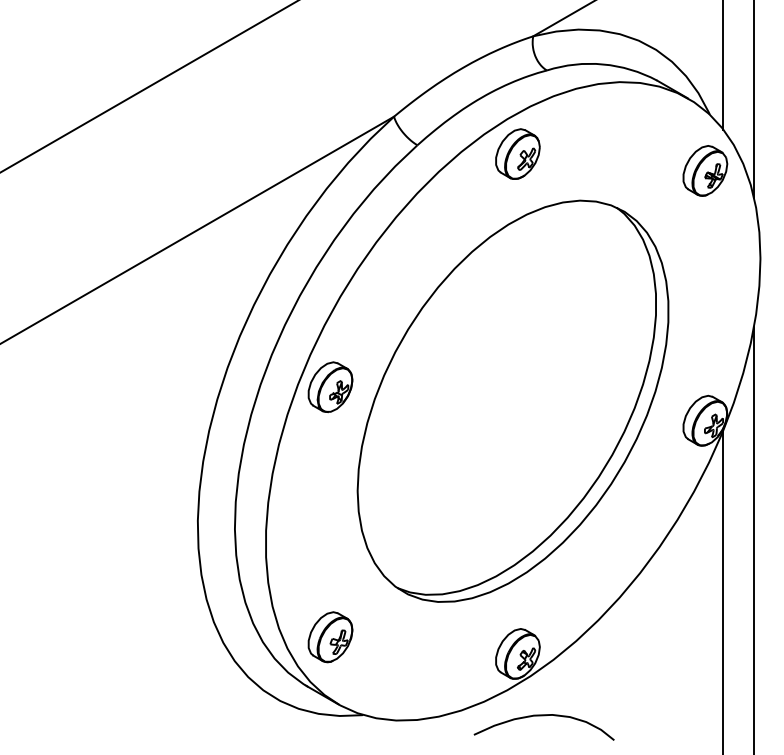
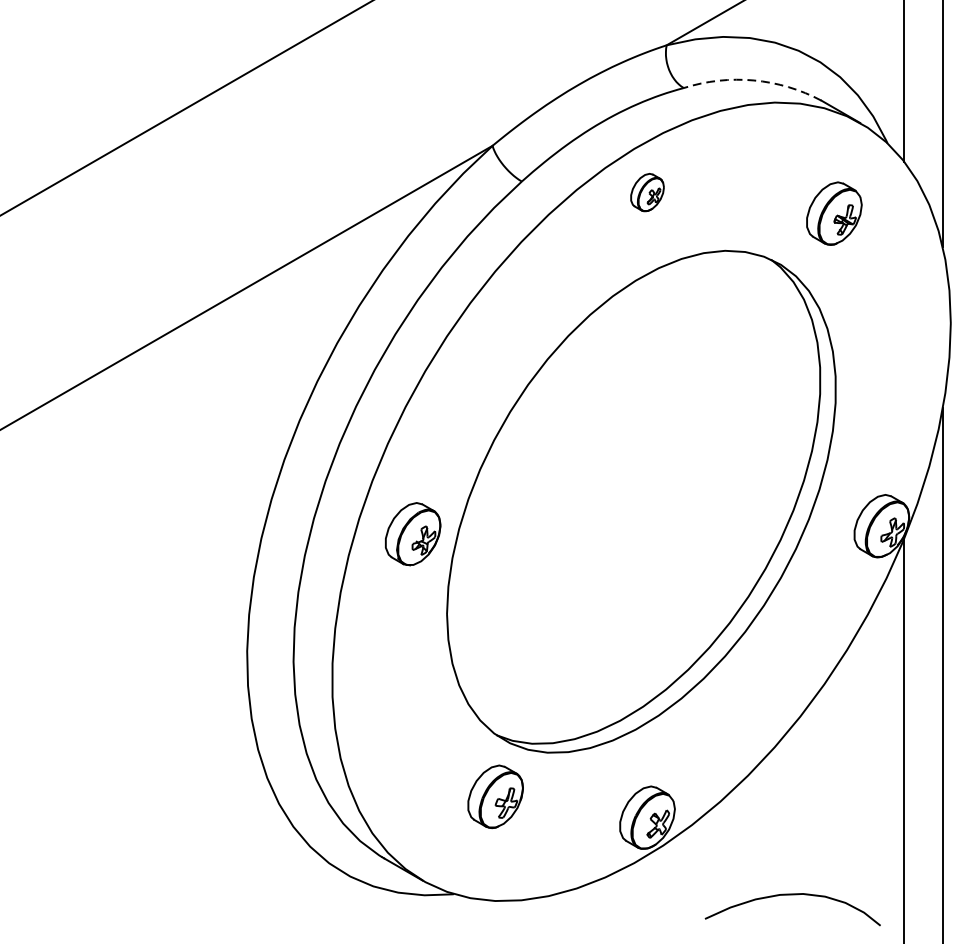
arc: (603, 64) -> (754, 80), solid -> dashed
part: (517, 153) -> (646, 191), size x0.6
part: (705, 170) -> (834, 213), moved
part: (330, 387) -> (413, 534), moved
part: (330, 637) -> (495, 797), moved
curve: (543, 716) -> (792, 895), moved

